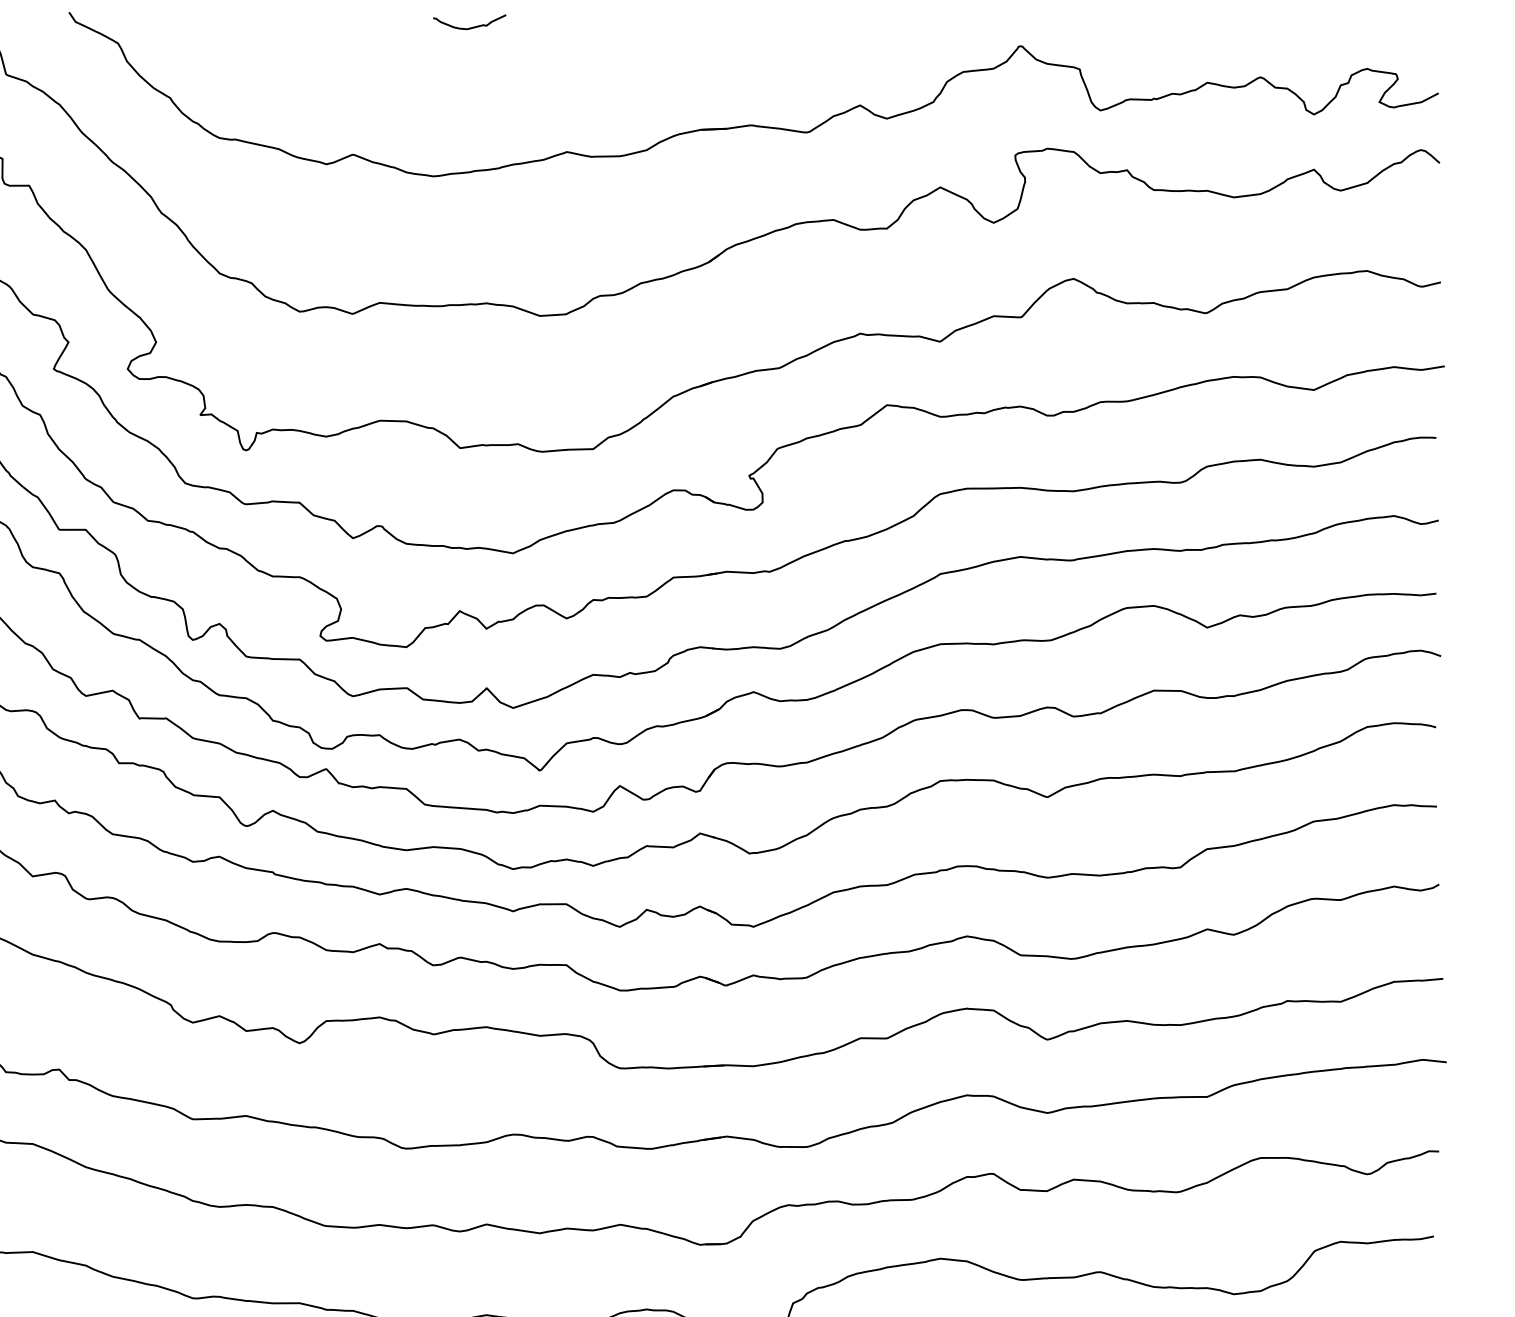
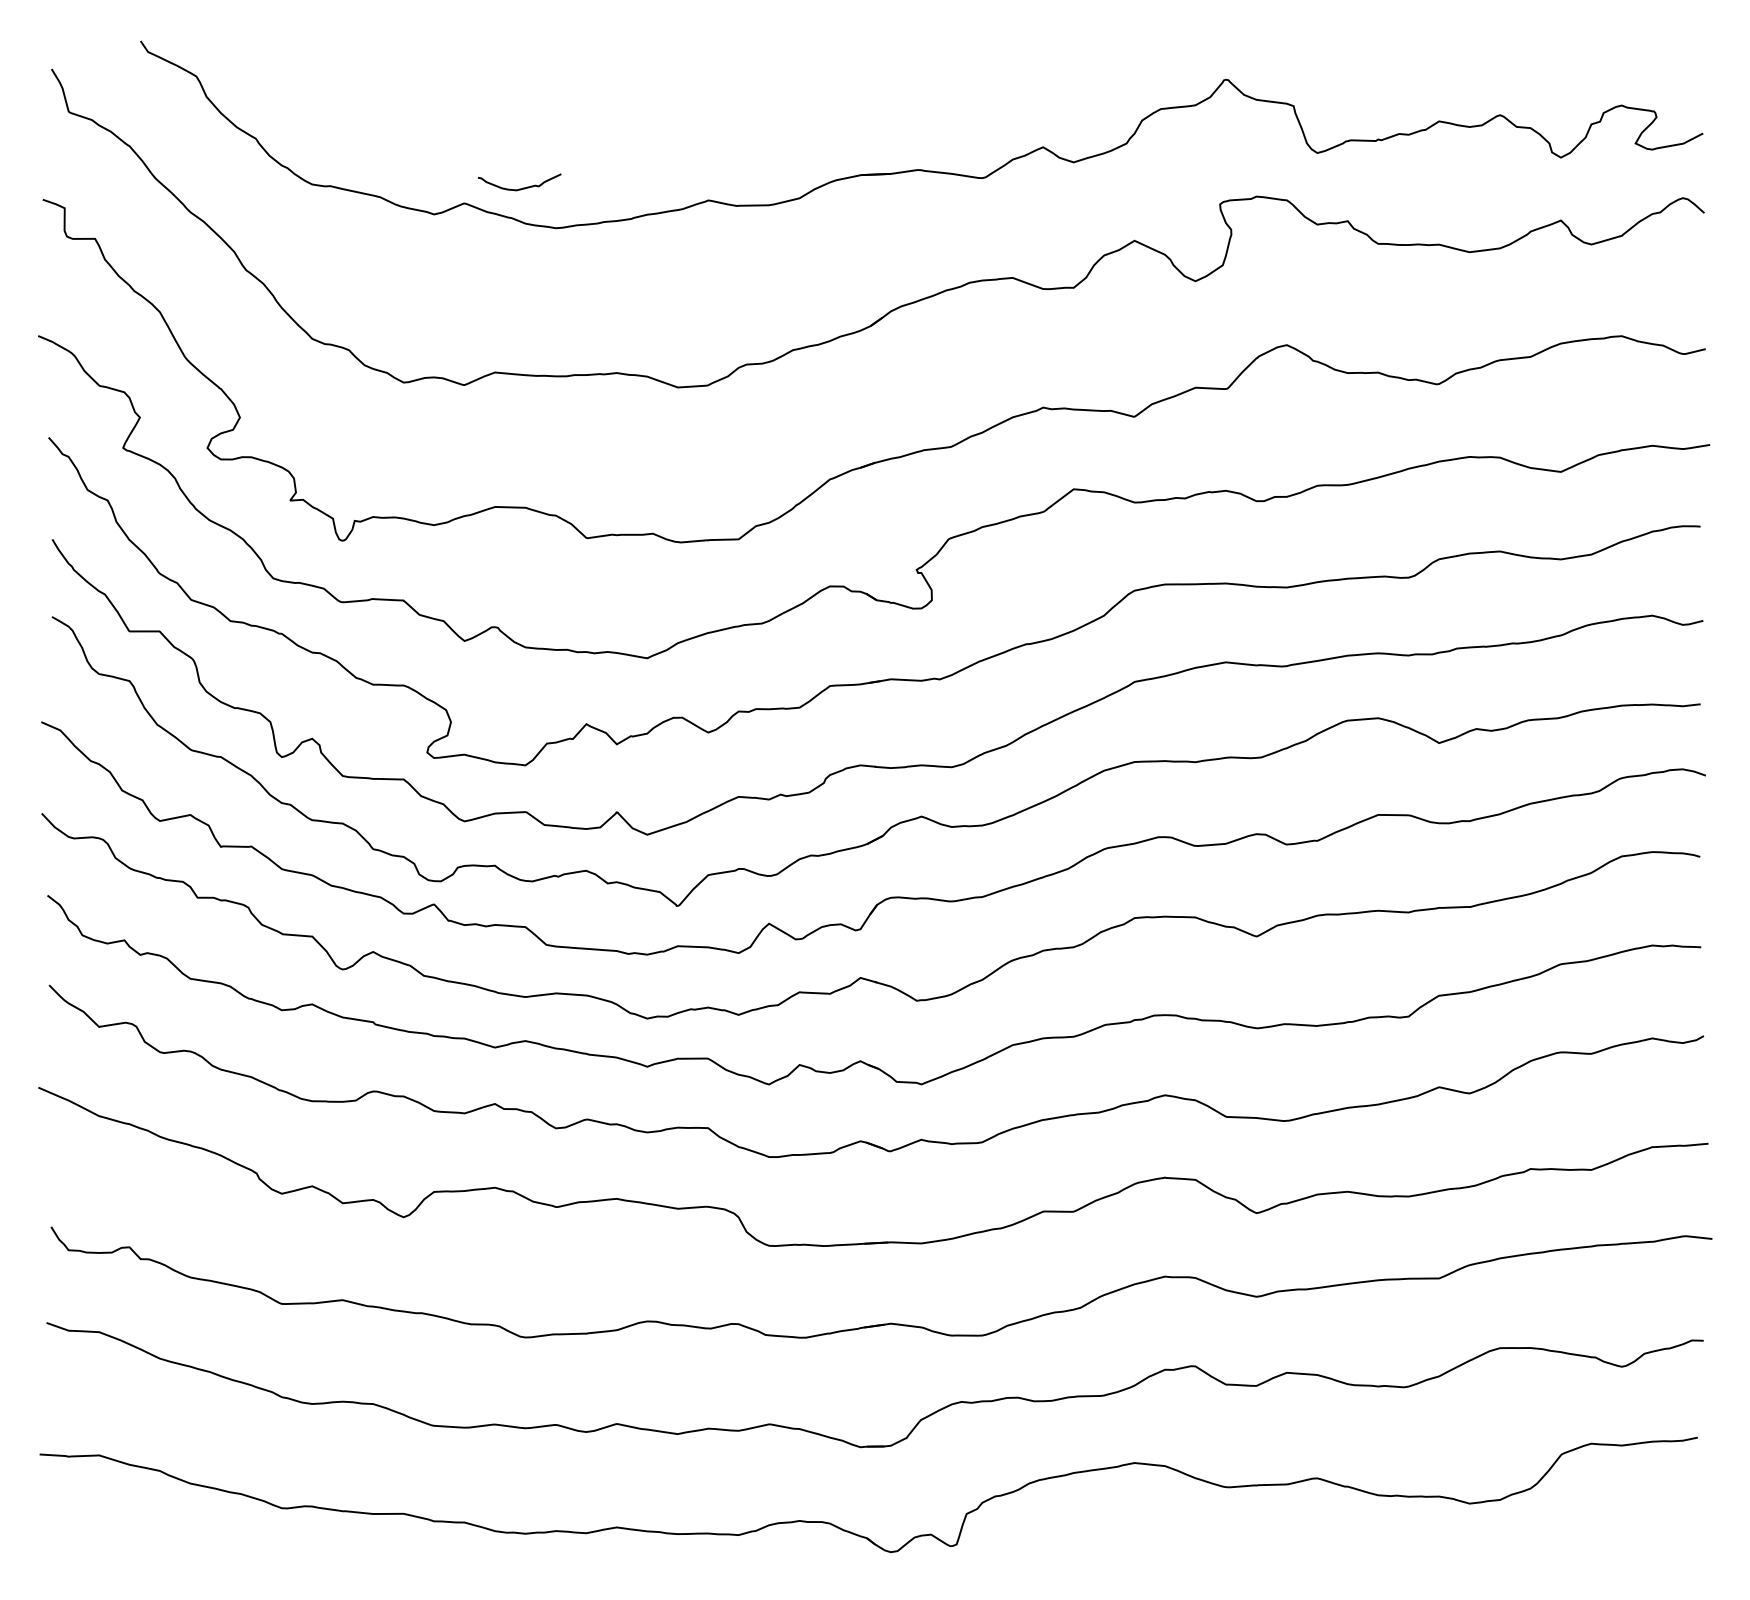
curve: (469, 27) -> (519, 188), moved

